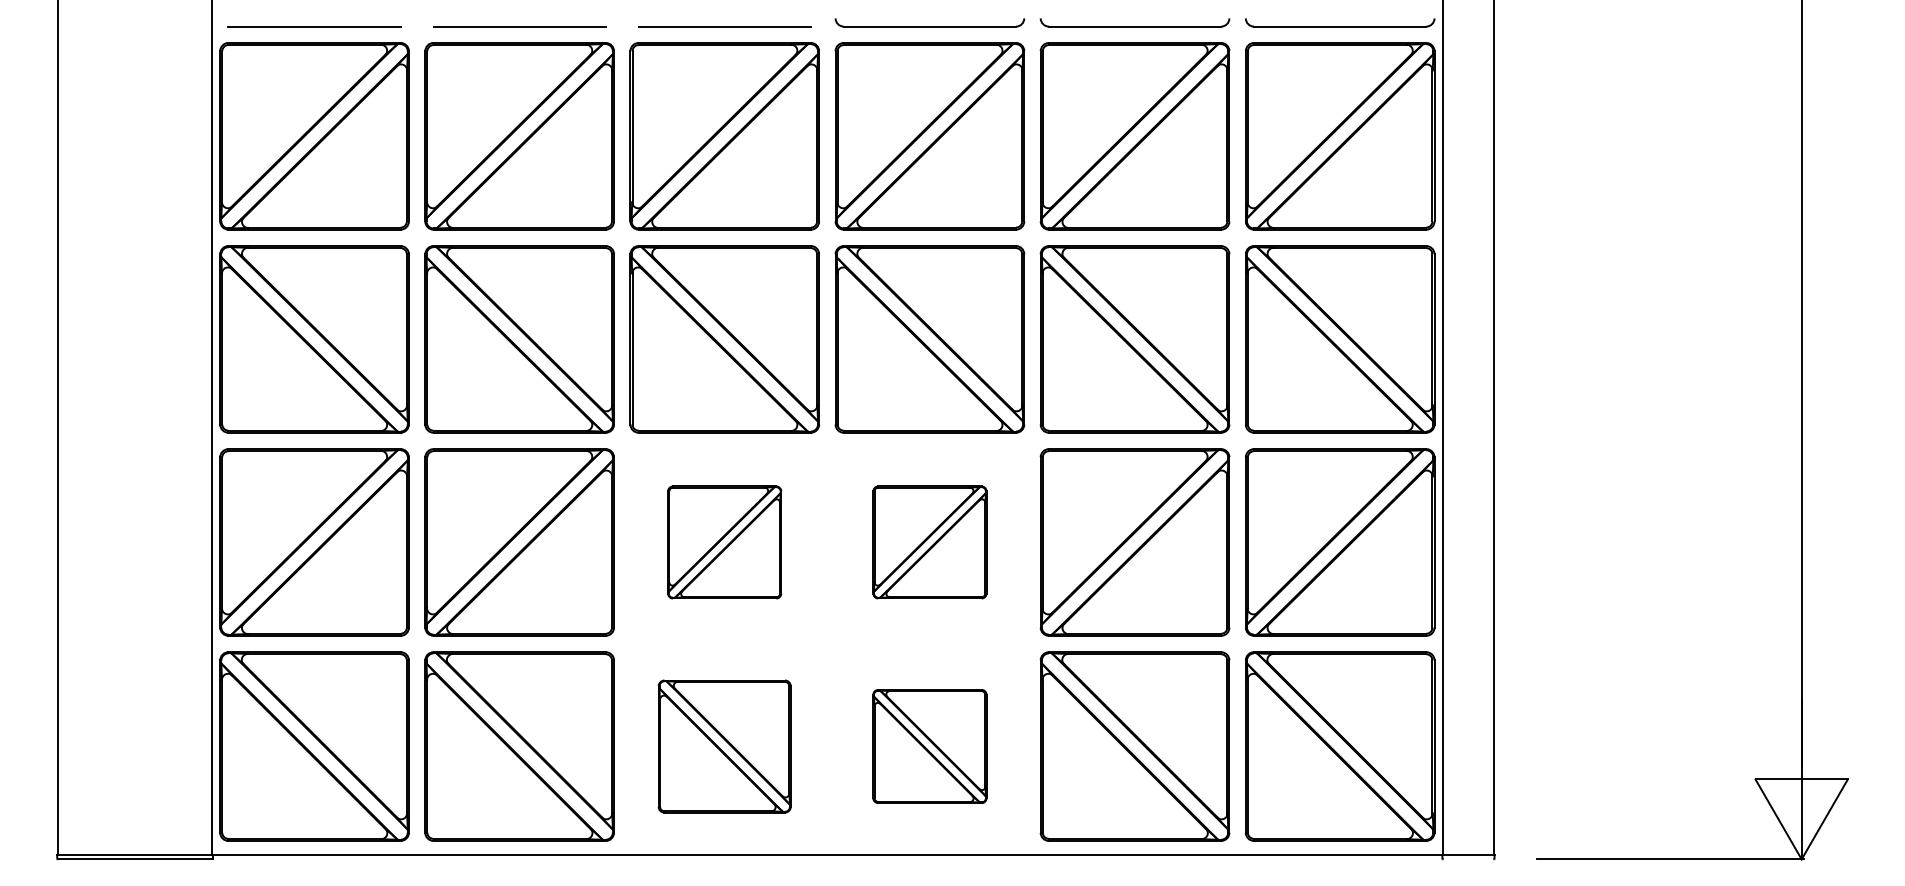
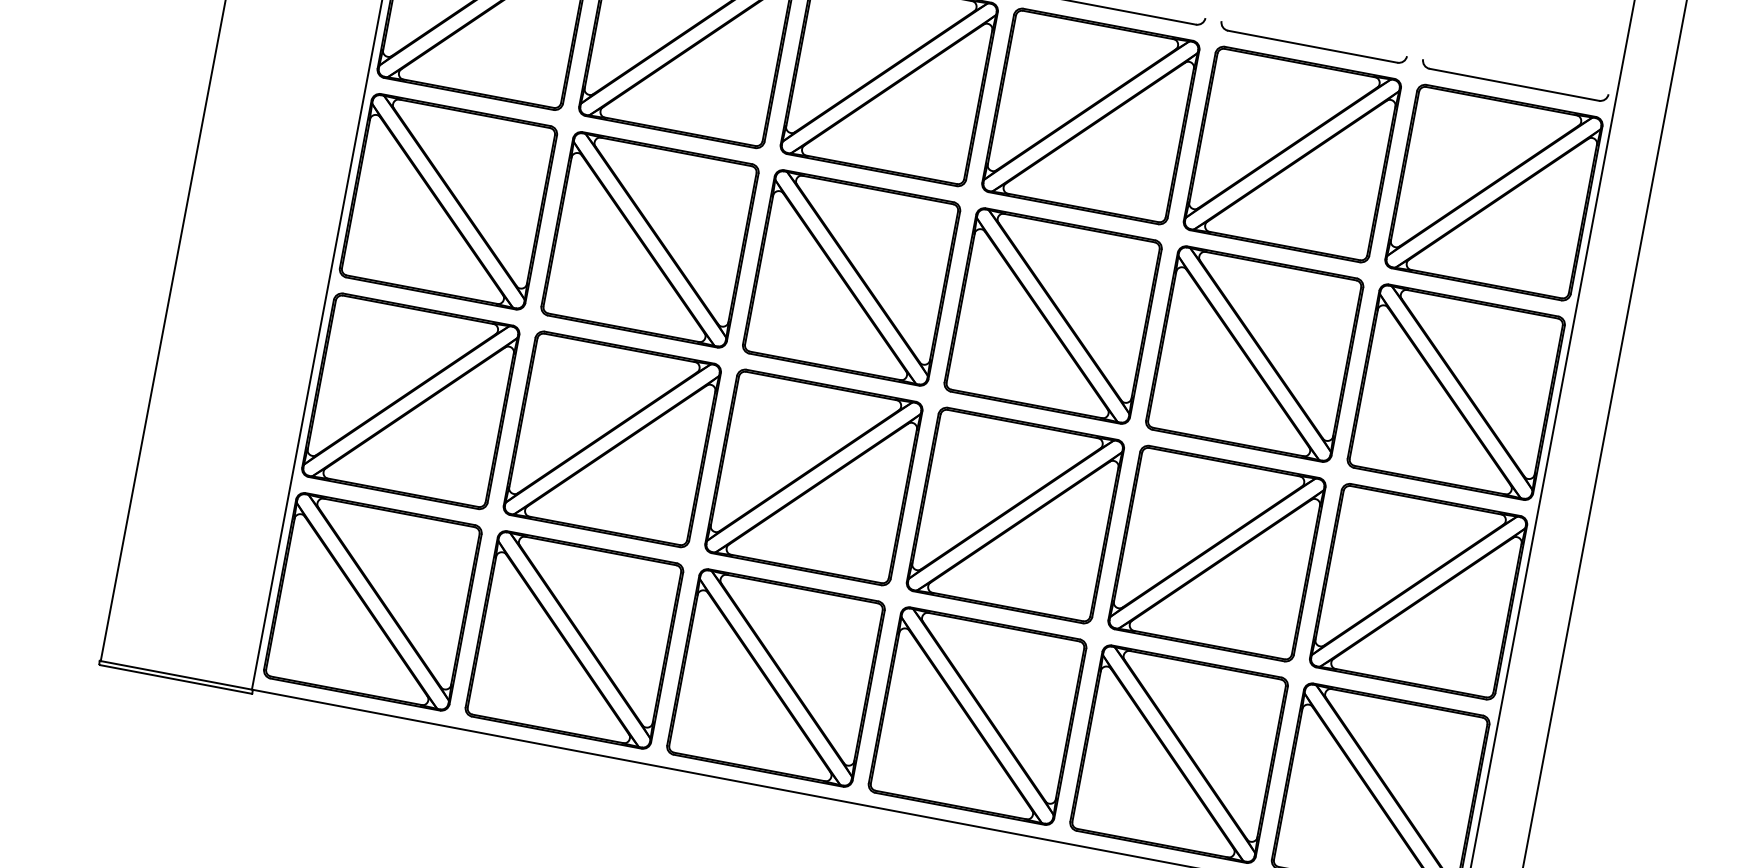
part: (724, 542) -> (813, 477), size x1.67
part: (929, 542) -> (1015, 515), size x1.67
part: (724, 746) -> (775, 677), size x1.43
part: (929, 746) -> (977, 715), size x1.67

